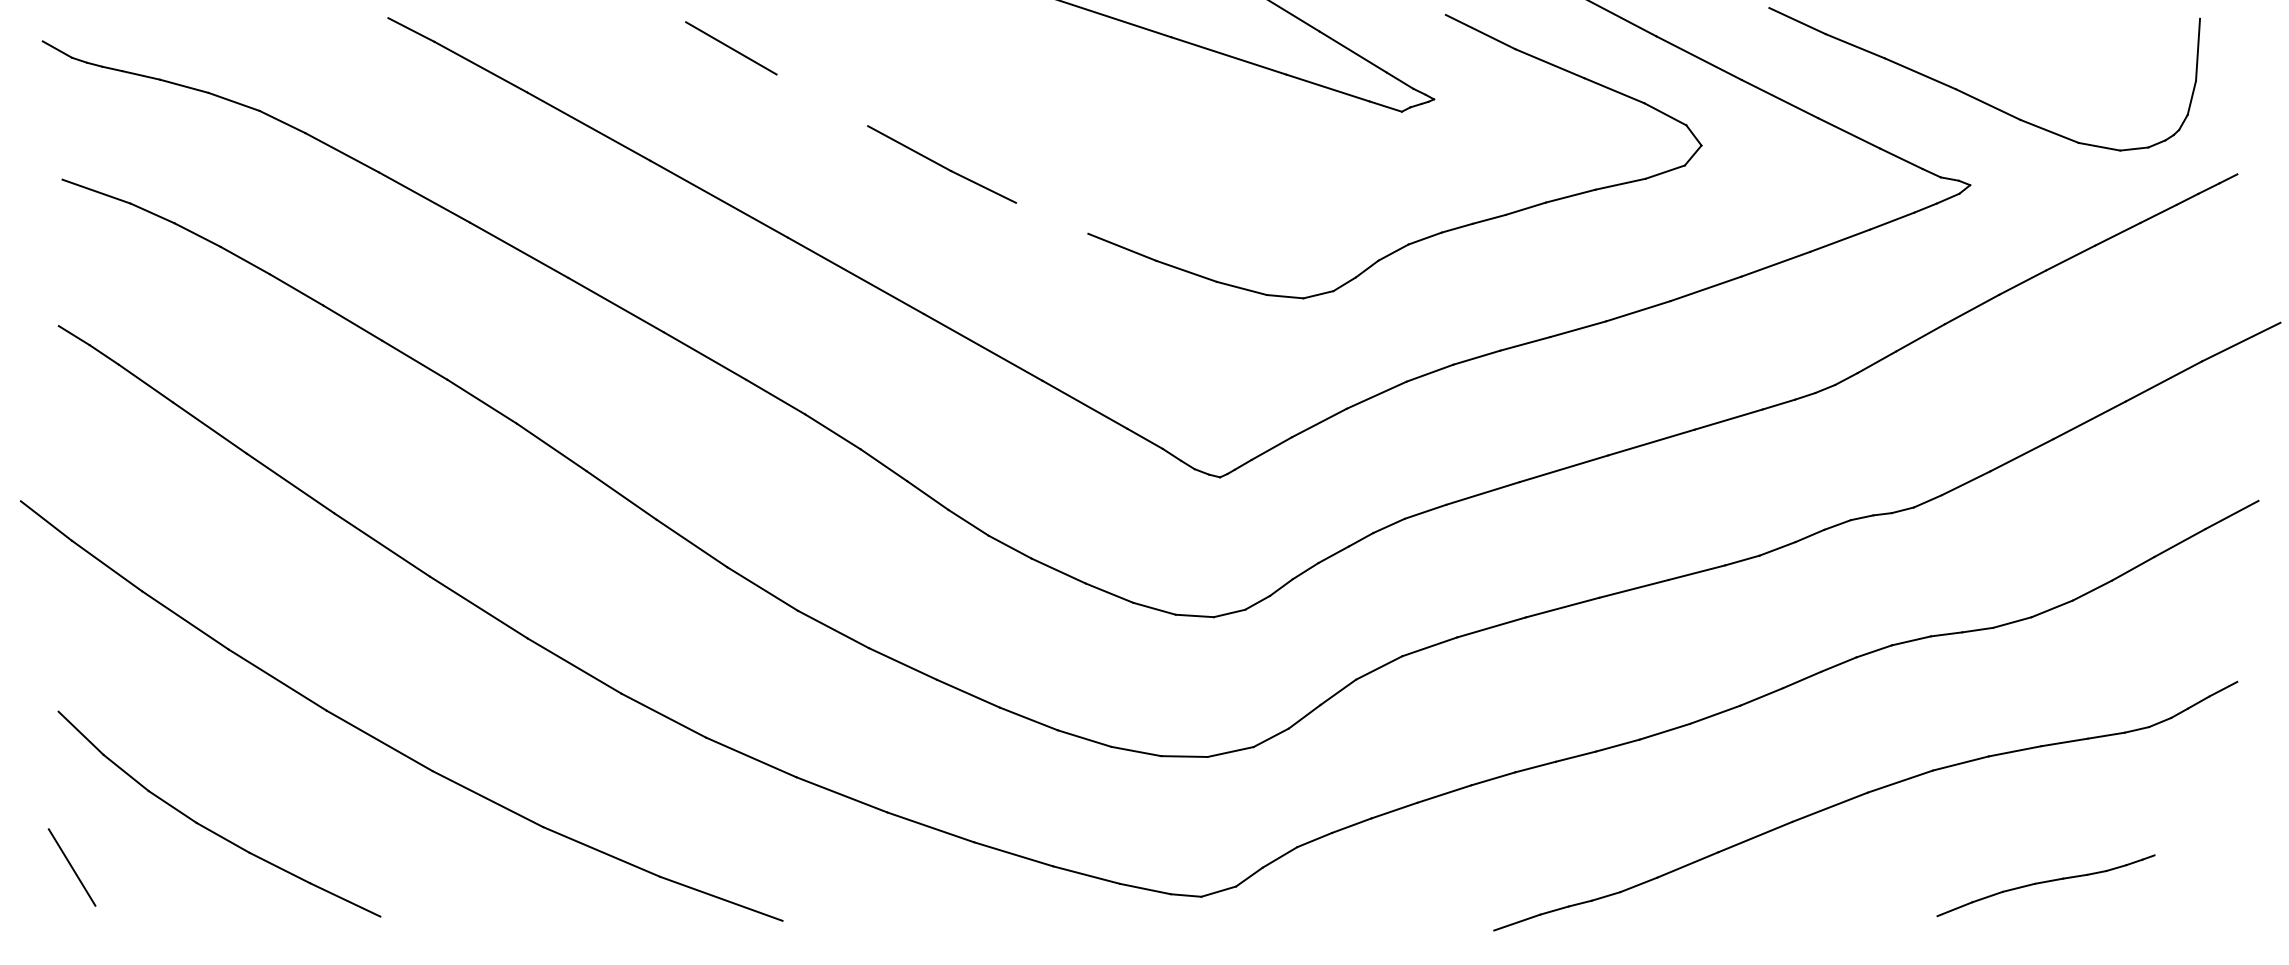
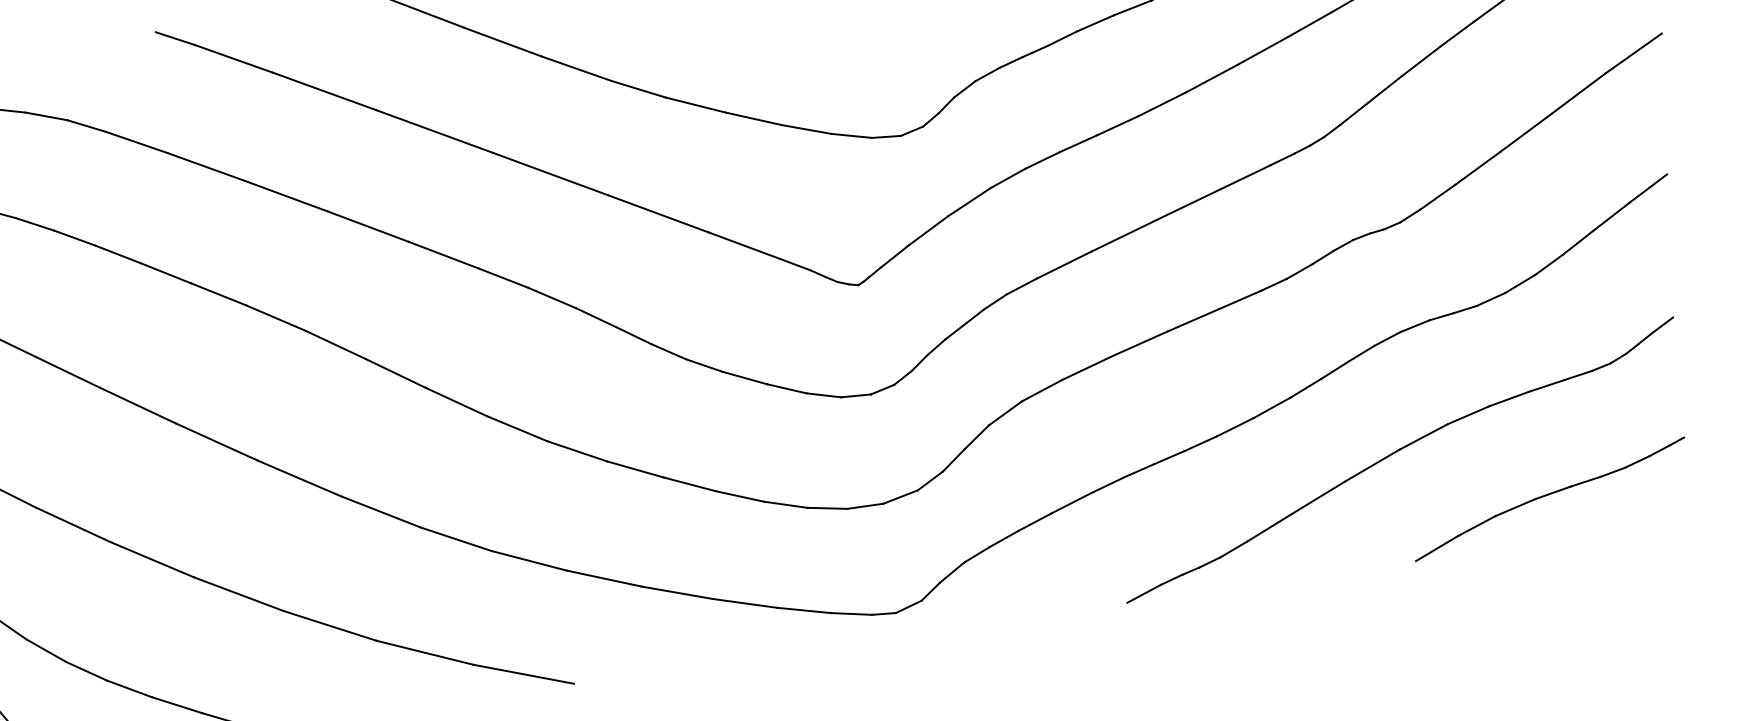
line: (822, 100) -> (502, 42), added
line: (1051, 217) -> (695, 104), added
part: (2045, 885) -> (1549, 499), size x1.67

